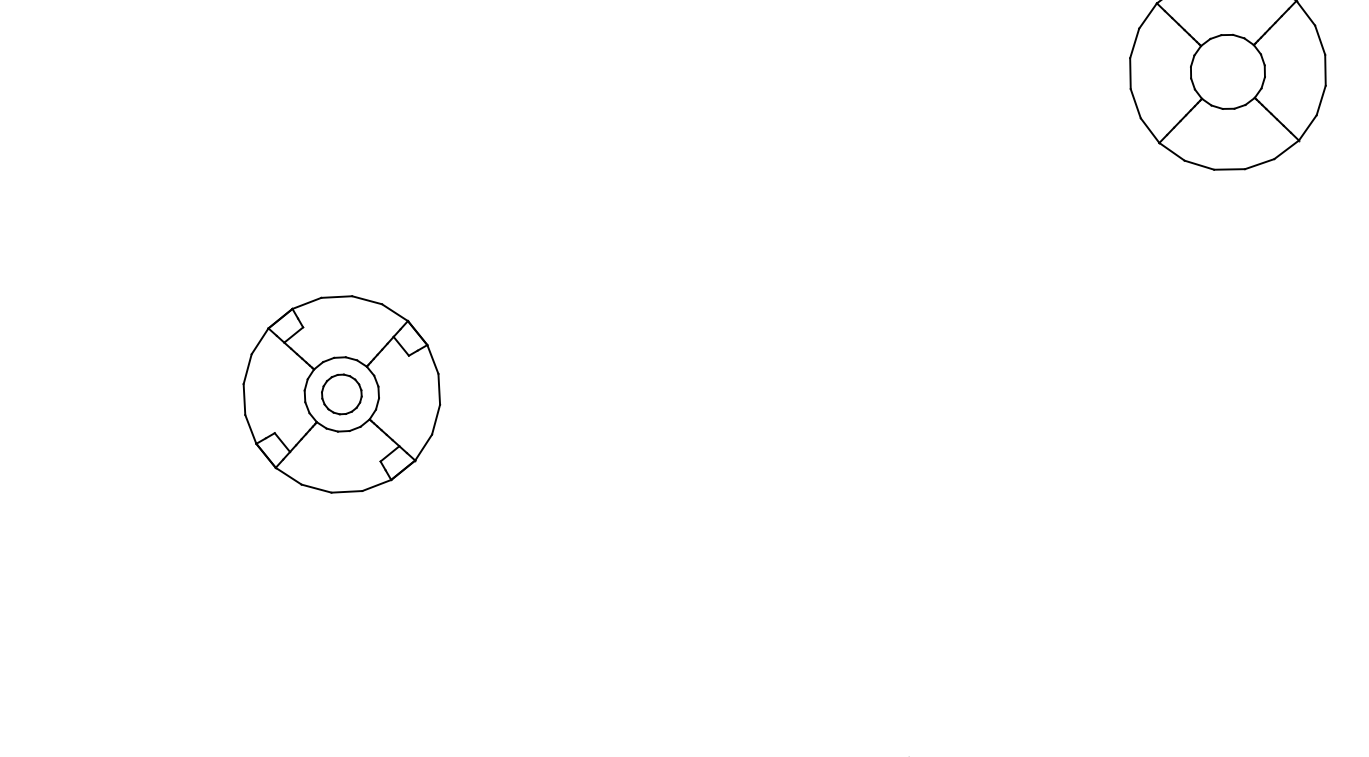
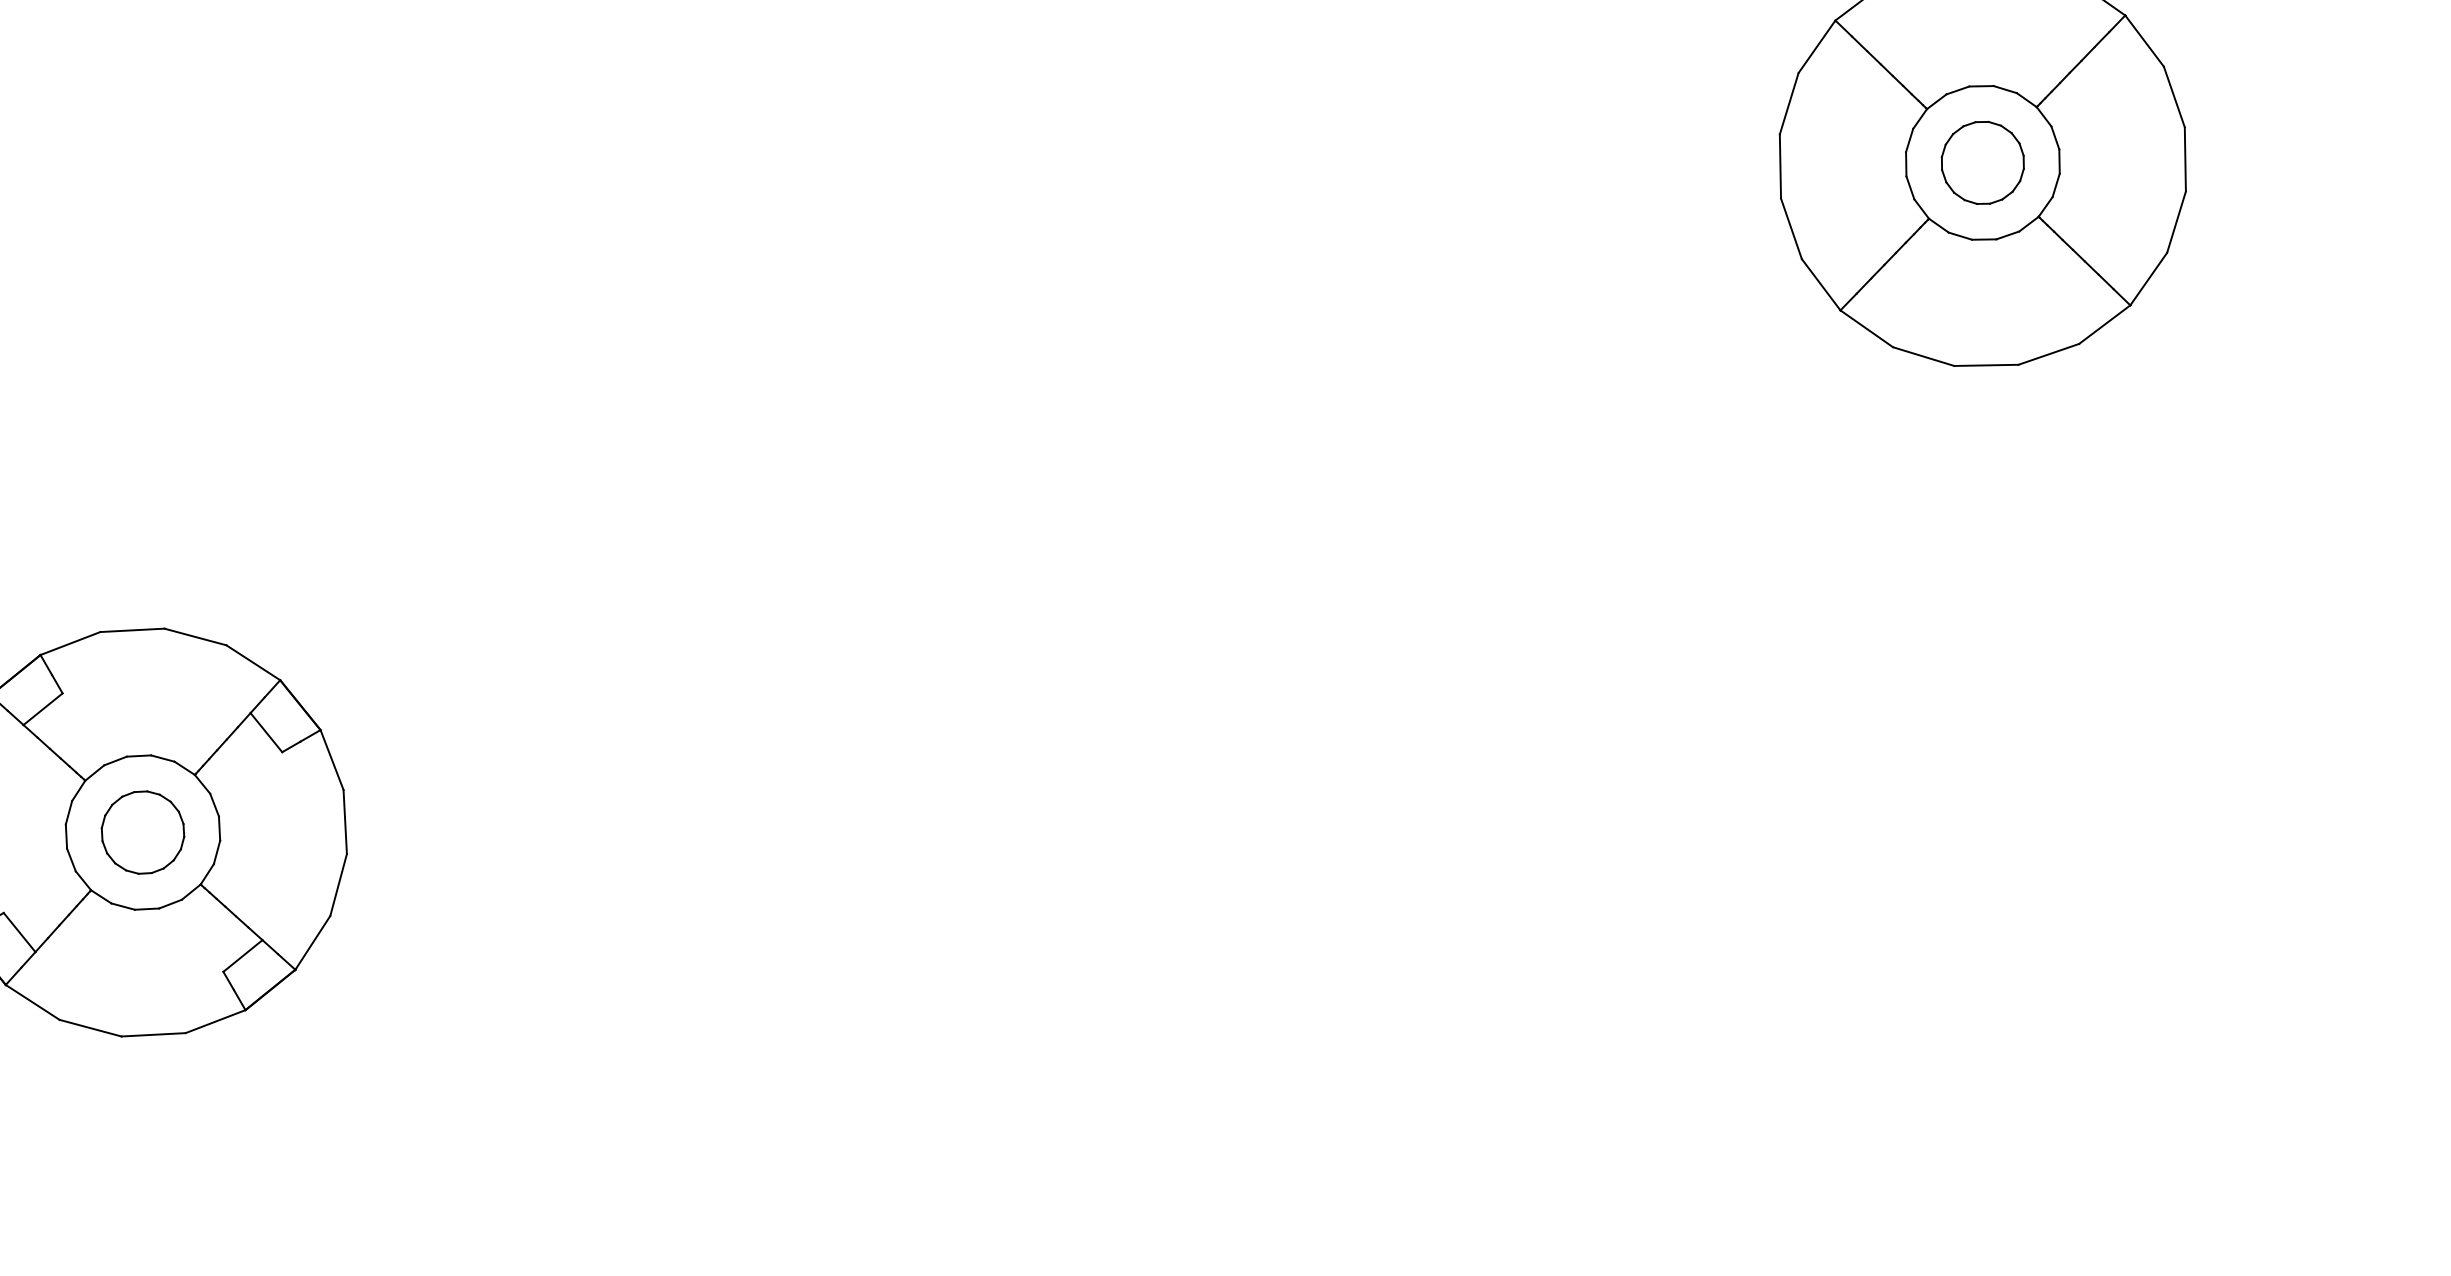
part: (1227, 71) -> (1981, 162), added

